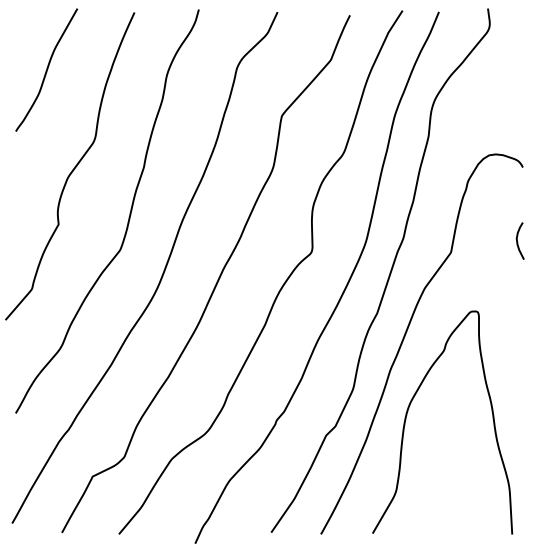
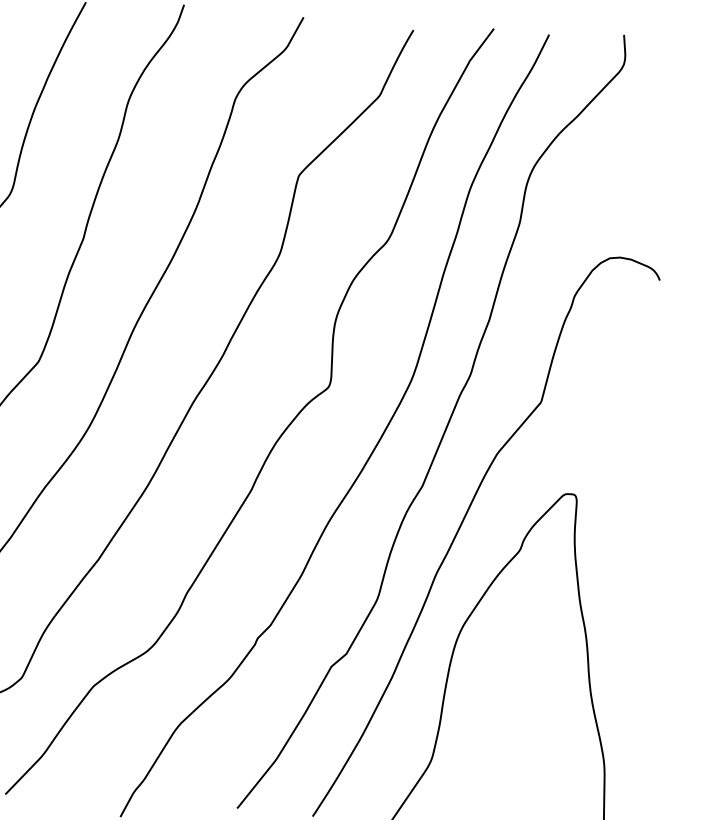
curve: (517, 240) -> (643, 390), removed

